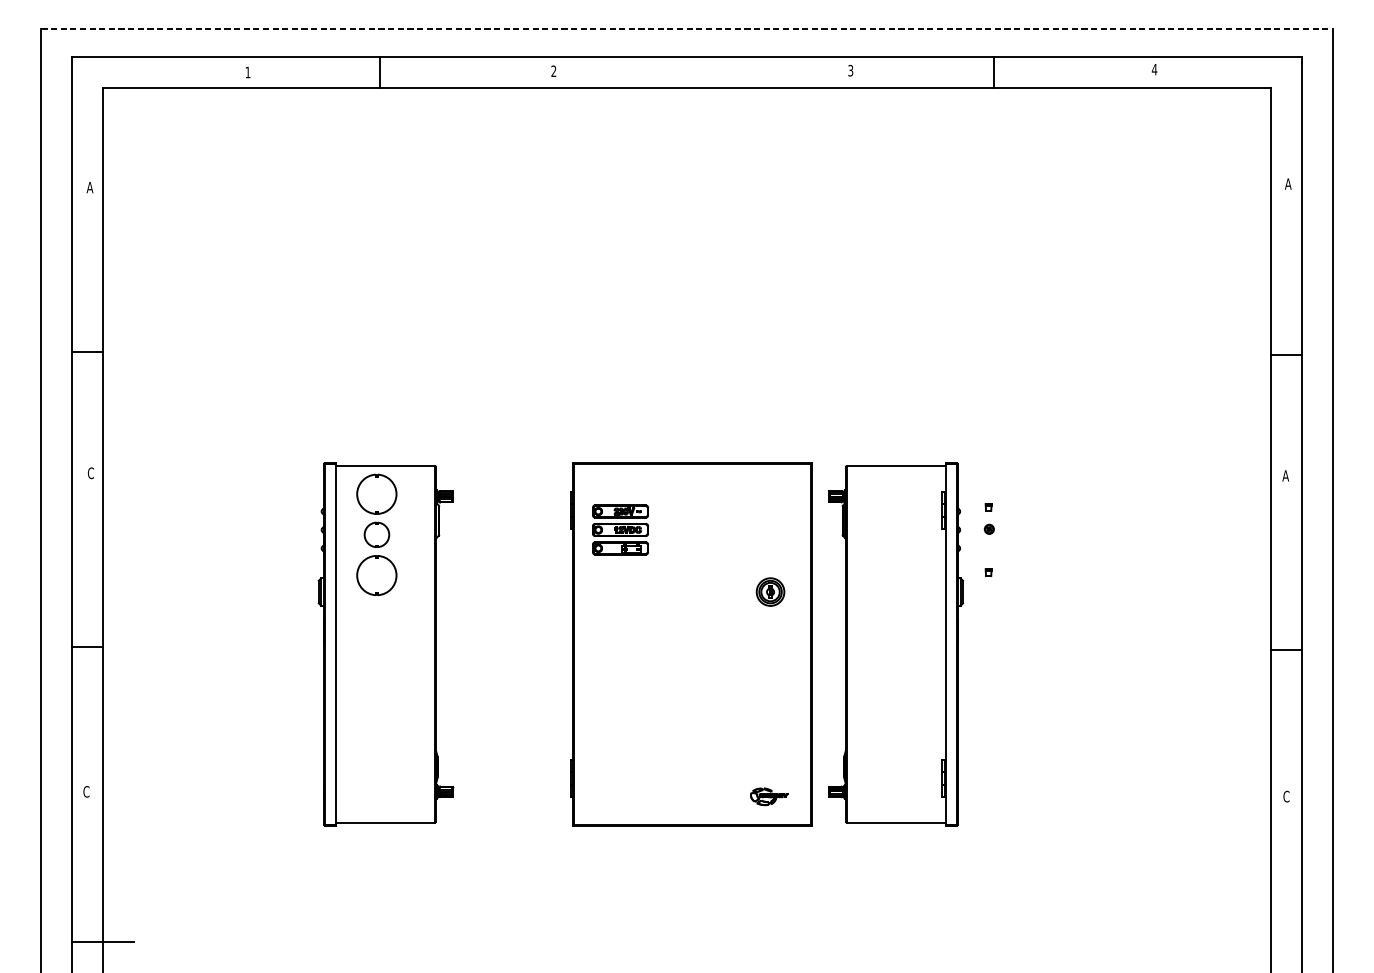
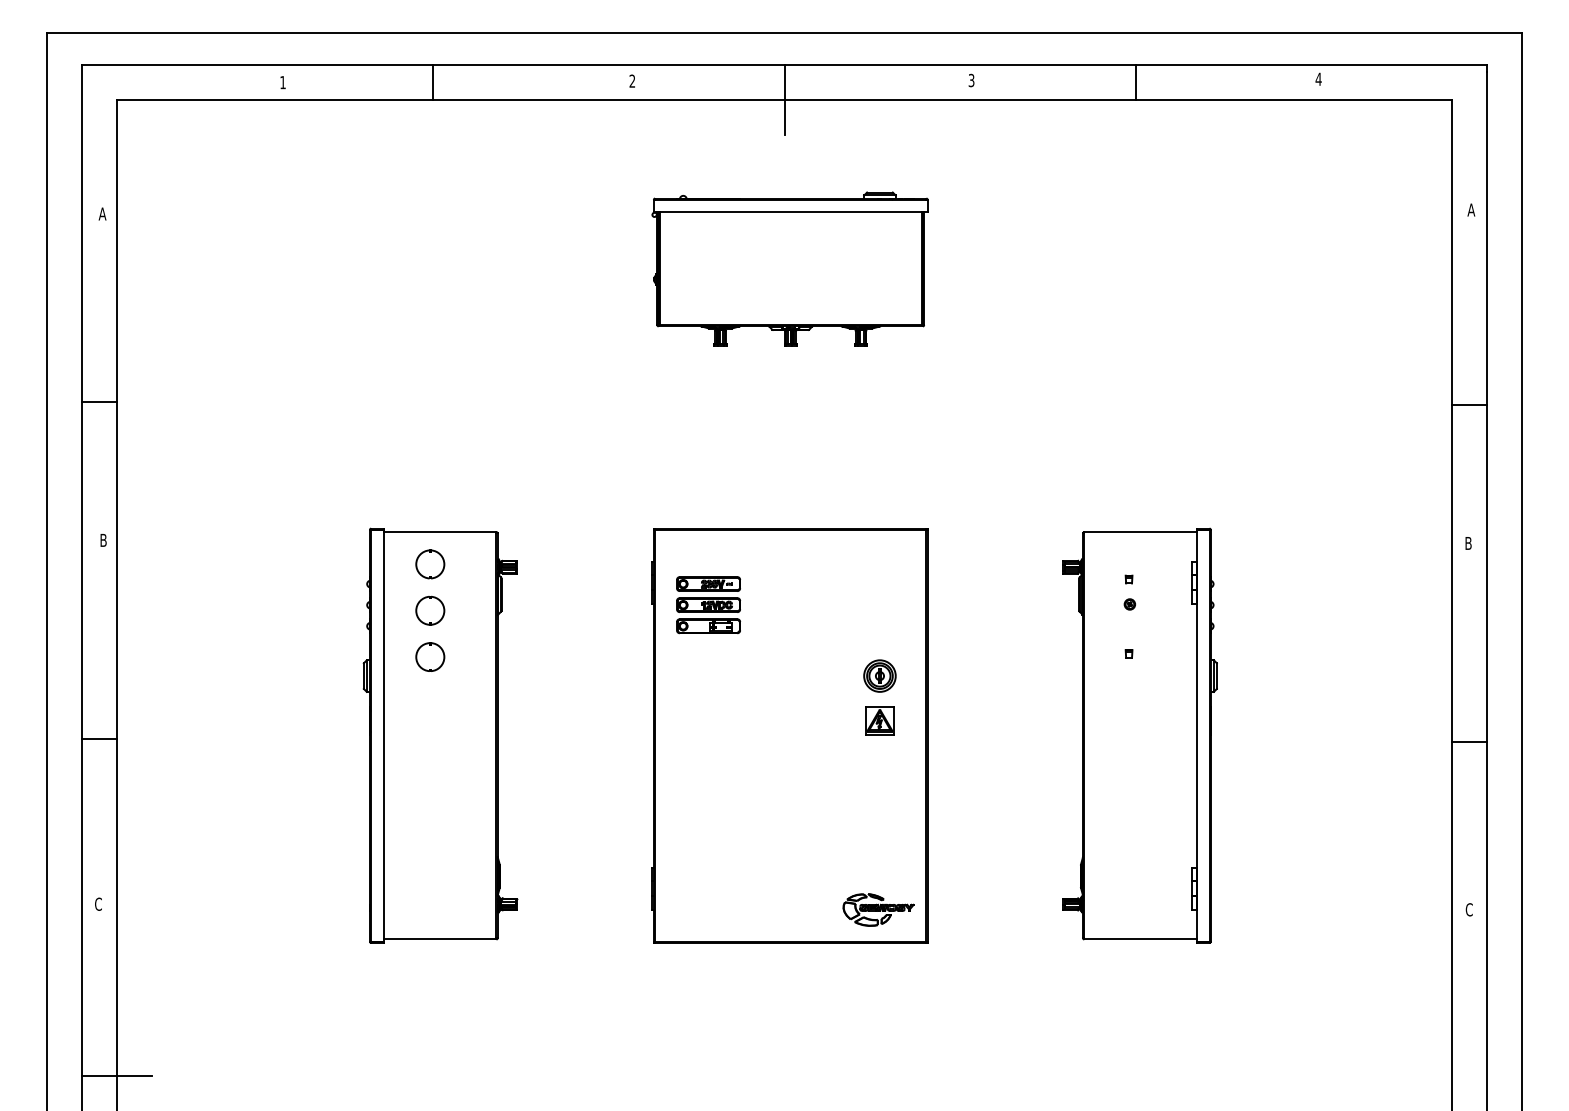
line: (687, 29) -> (785, 33), dashed -> solid
line: (687, 87) -> (784, 99), added
part: (691, 235) -> (789, 268), added
text: (90, 473) -> (103, 540), C -> B
text: (1285, 475) -> (1468, 543), A -> B
part: (377, 494) -> (430, 564), size x0.62
part: (377, 574) -> (430, 656), size x0.62
part: (770, 630) -> (879, 720), added
part: (895, 644) -> (1139, 735), moved
part: (769, 796) -> (878, 909), size x1.67

